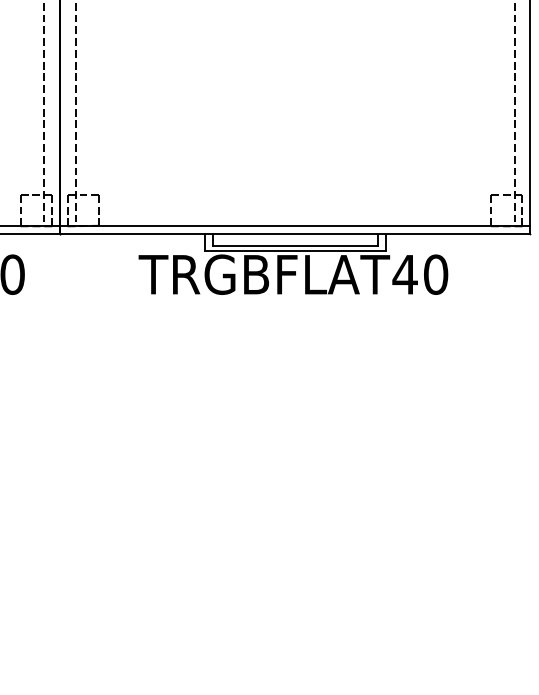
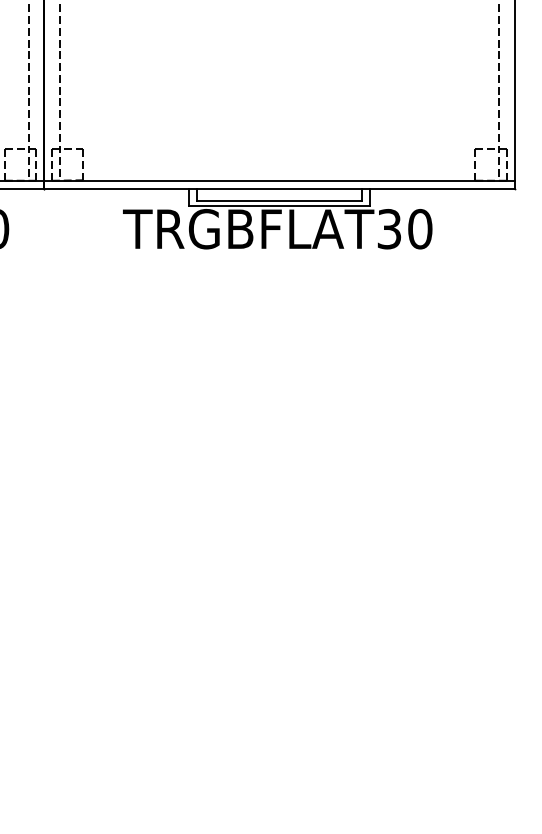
text: (405, 275) -> (389, 229), TRGBFLAT40 -> TRGBFLAT30

